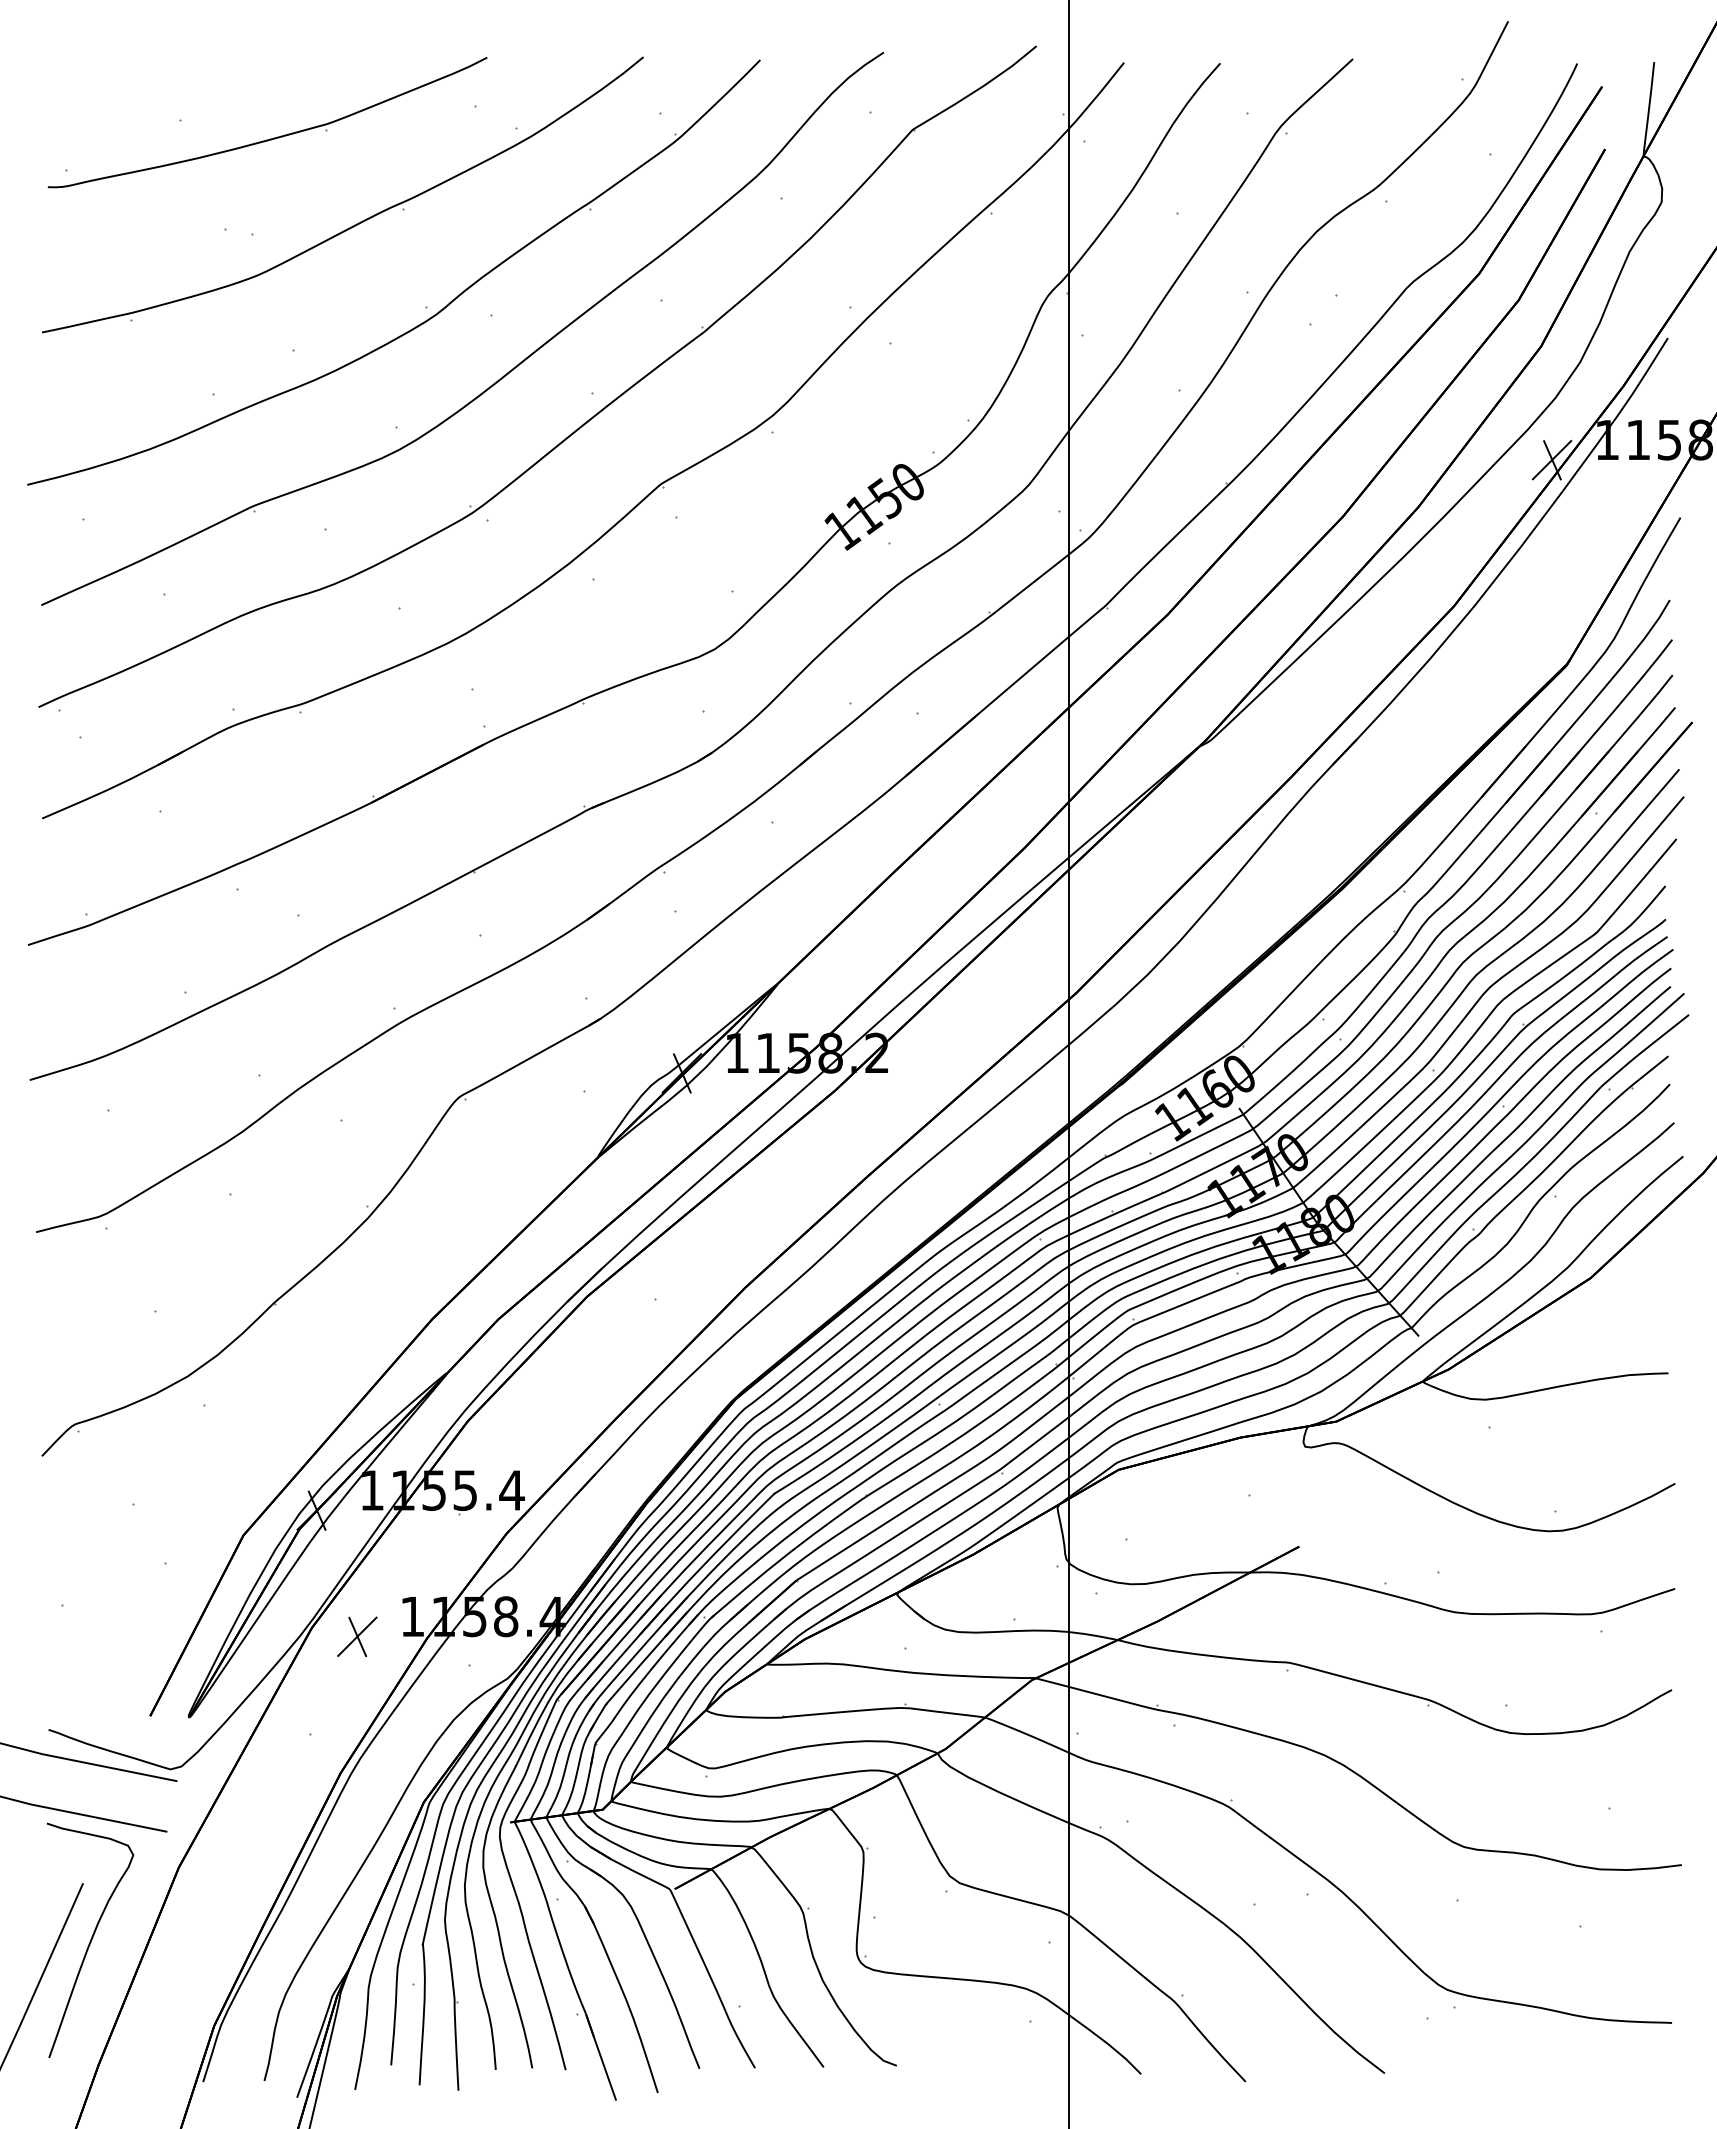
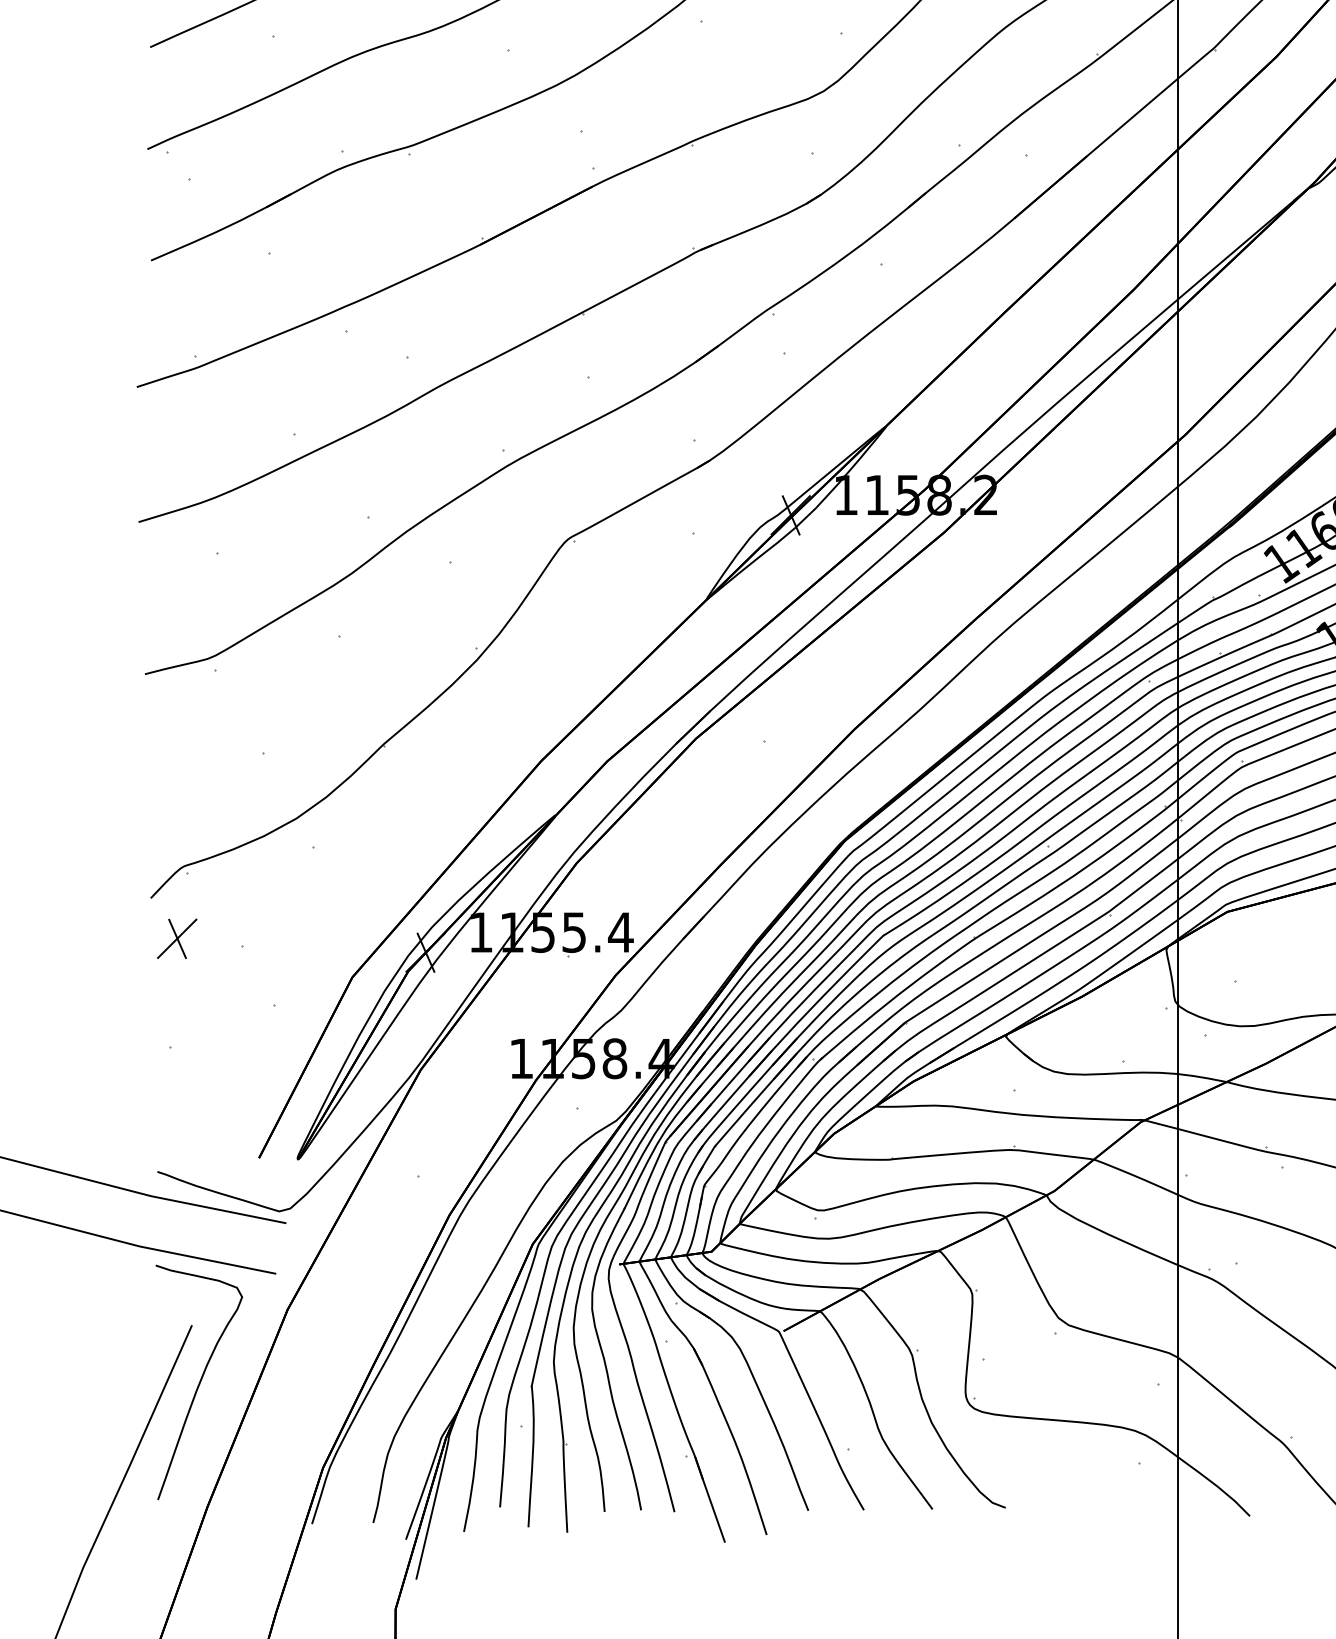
part: (357, 1636) -> (177, 938), moved

